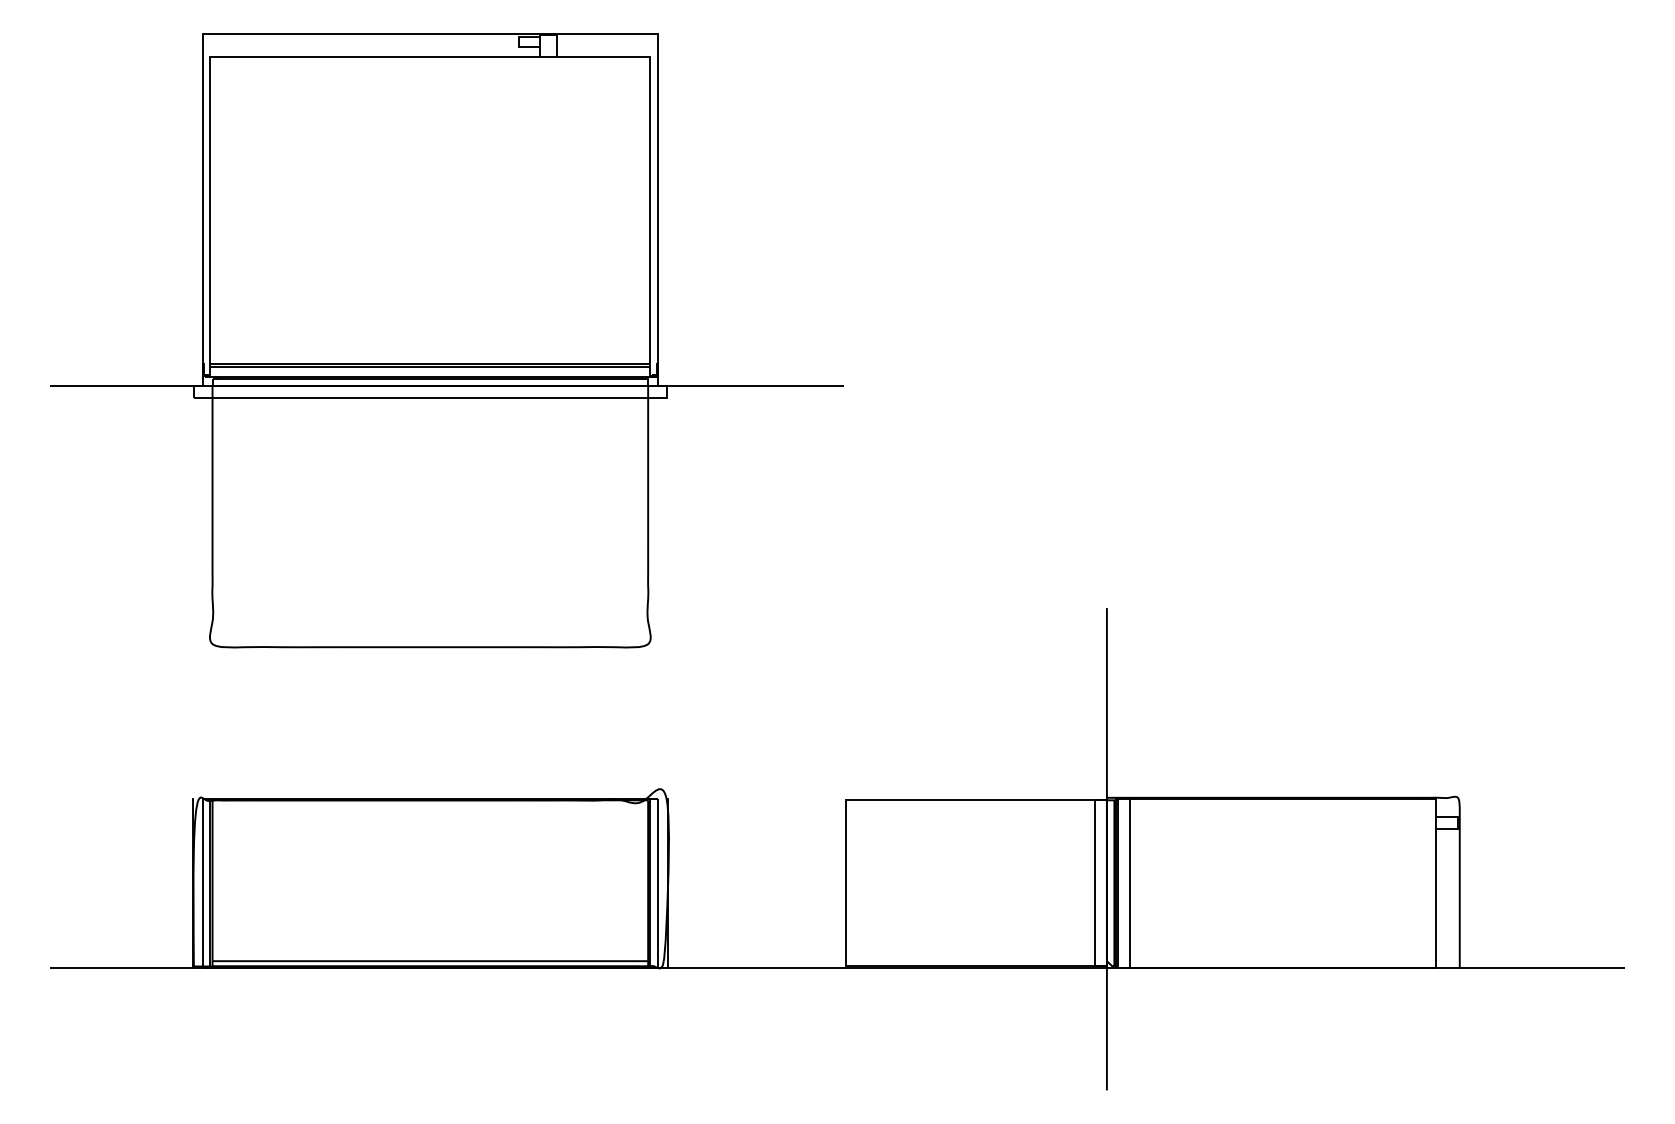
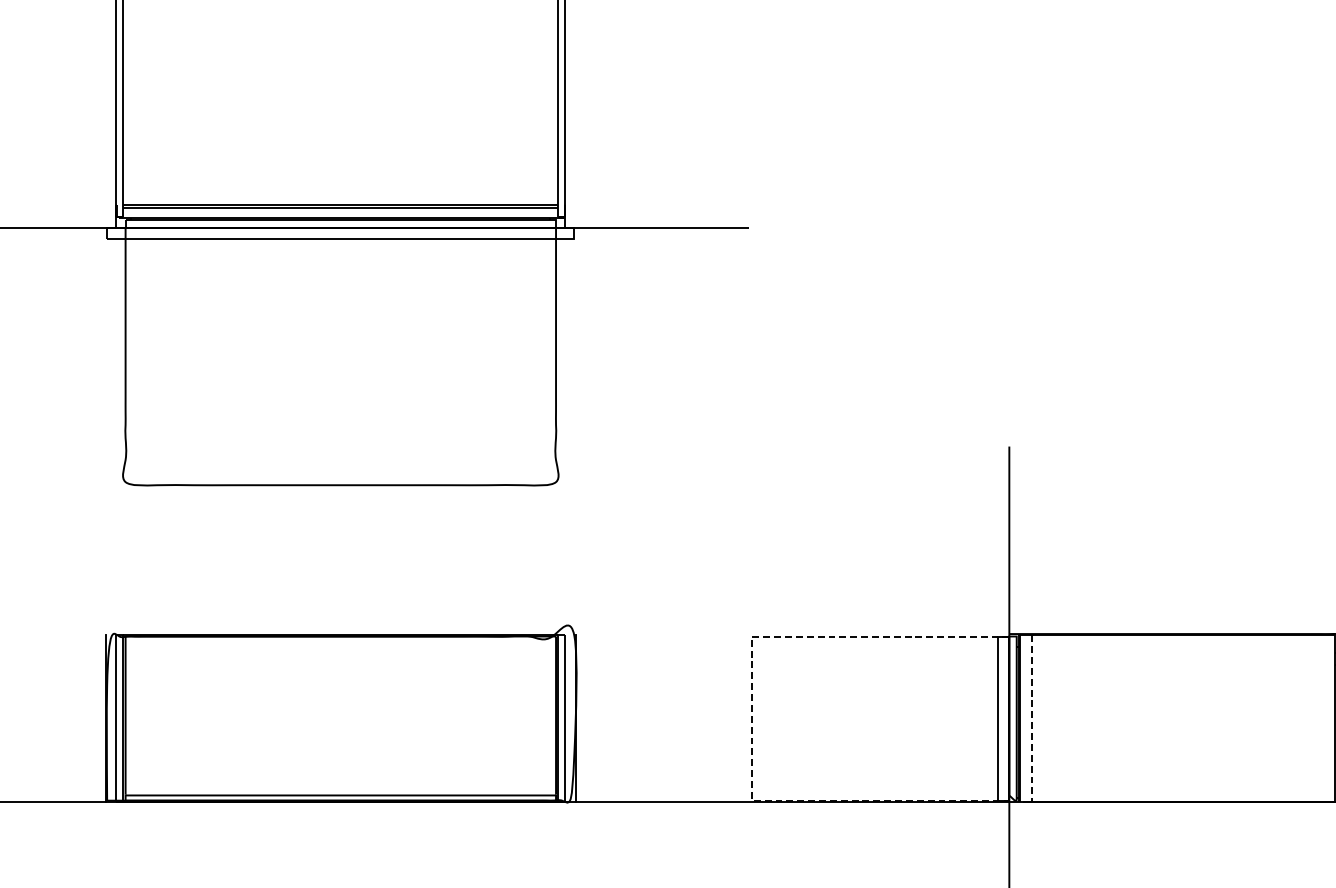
line: (846, 883) -> (752, 718), solid -> dashed
line: (1129, 883) -> (1031, 718), solid -> dashed

